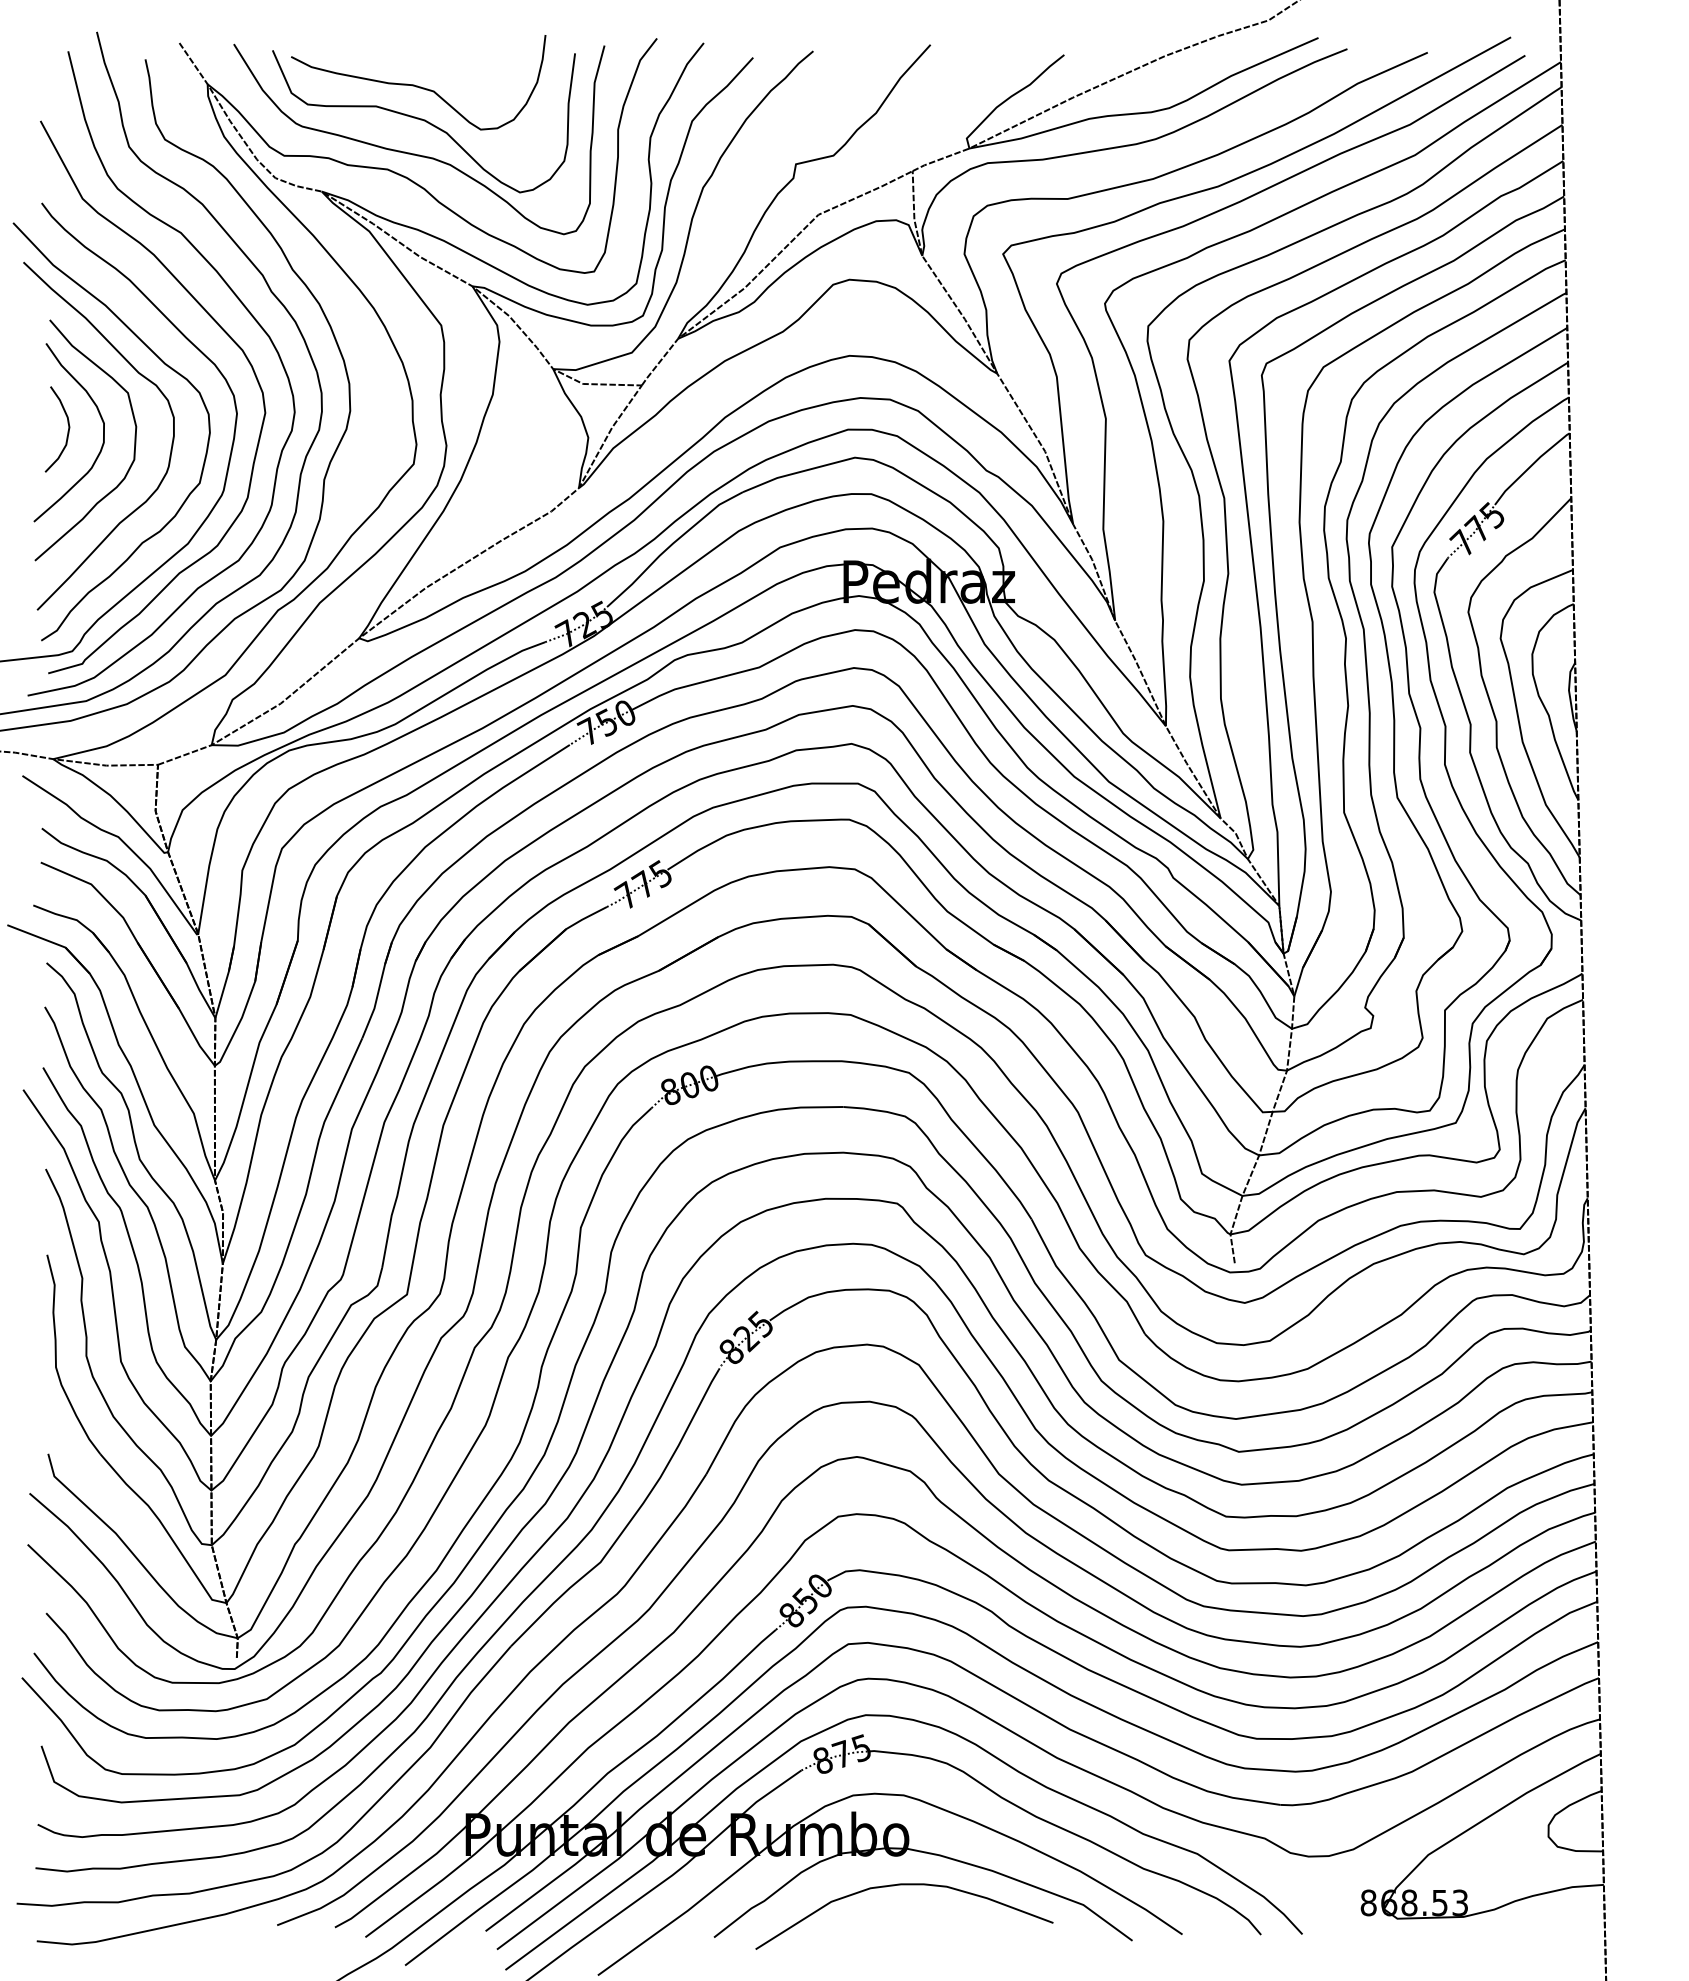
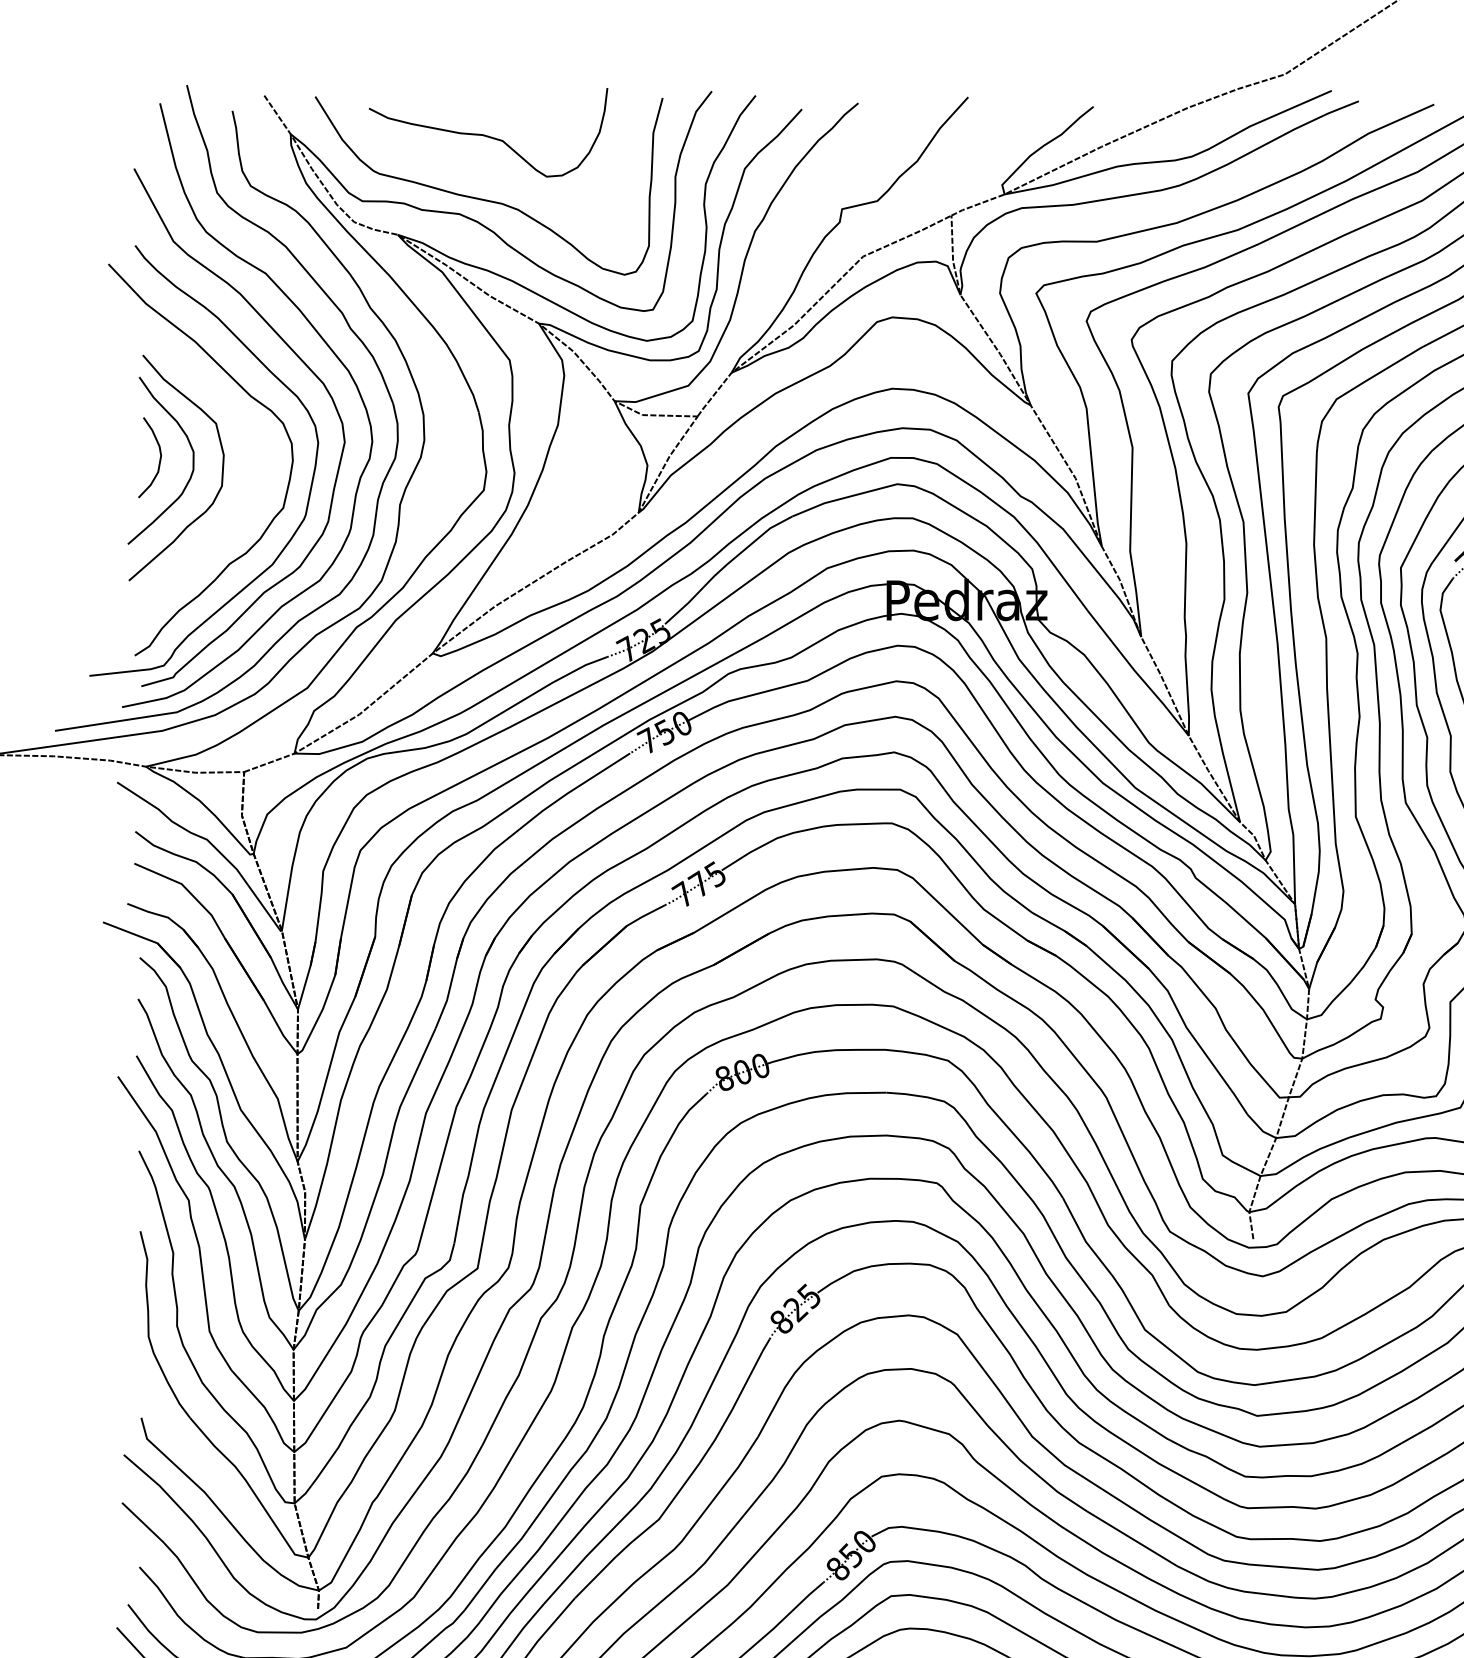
curve: (423, 120) -> (493, 168), removed
curve: (140, 375) -> (227, 407), removed

